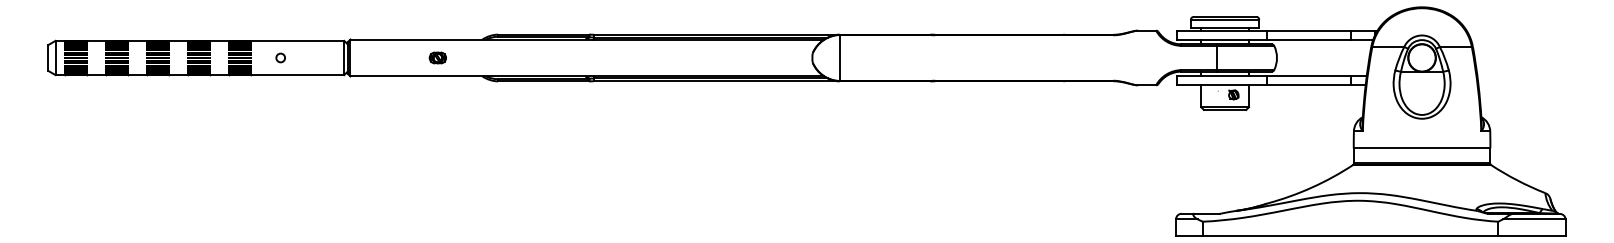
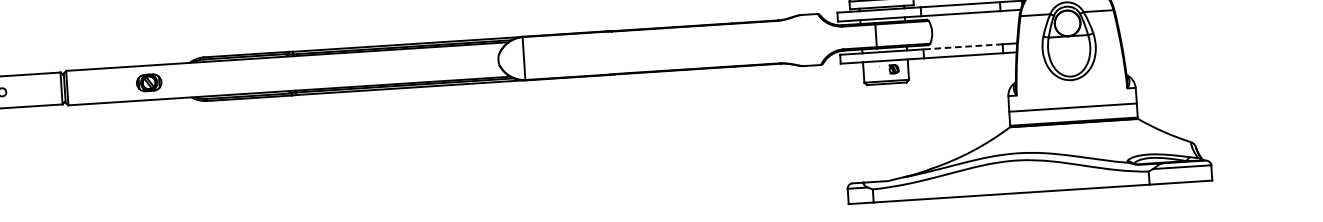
part: (437, 57) -> (148, 82), size x1.6
line: (1308, 75) -> (962, 46), solid -> dashed

